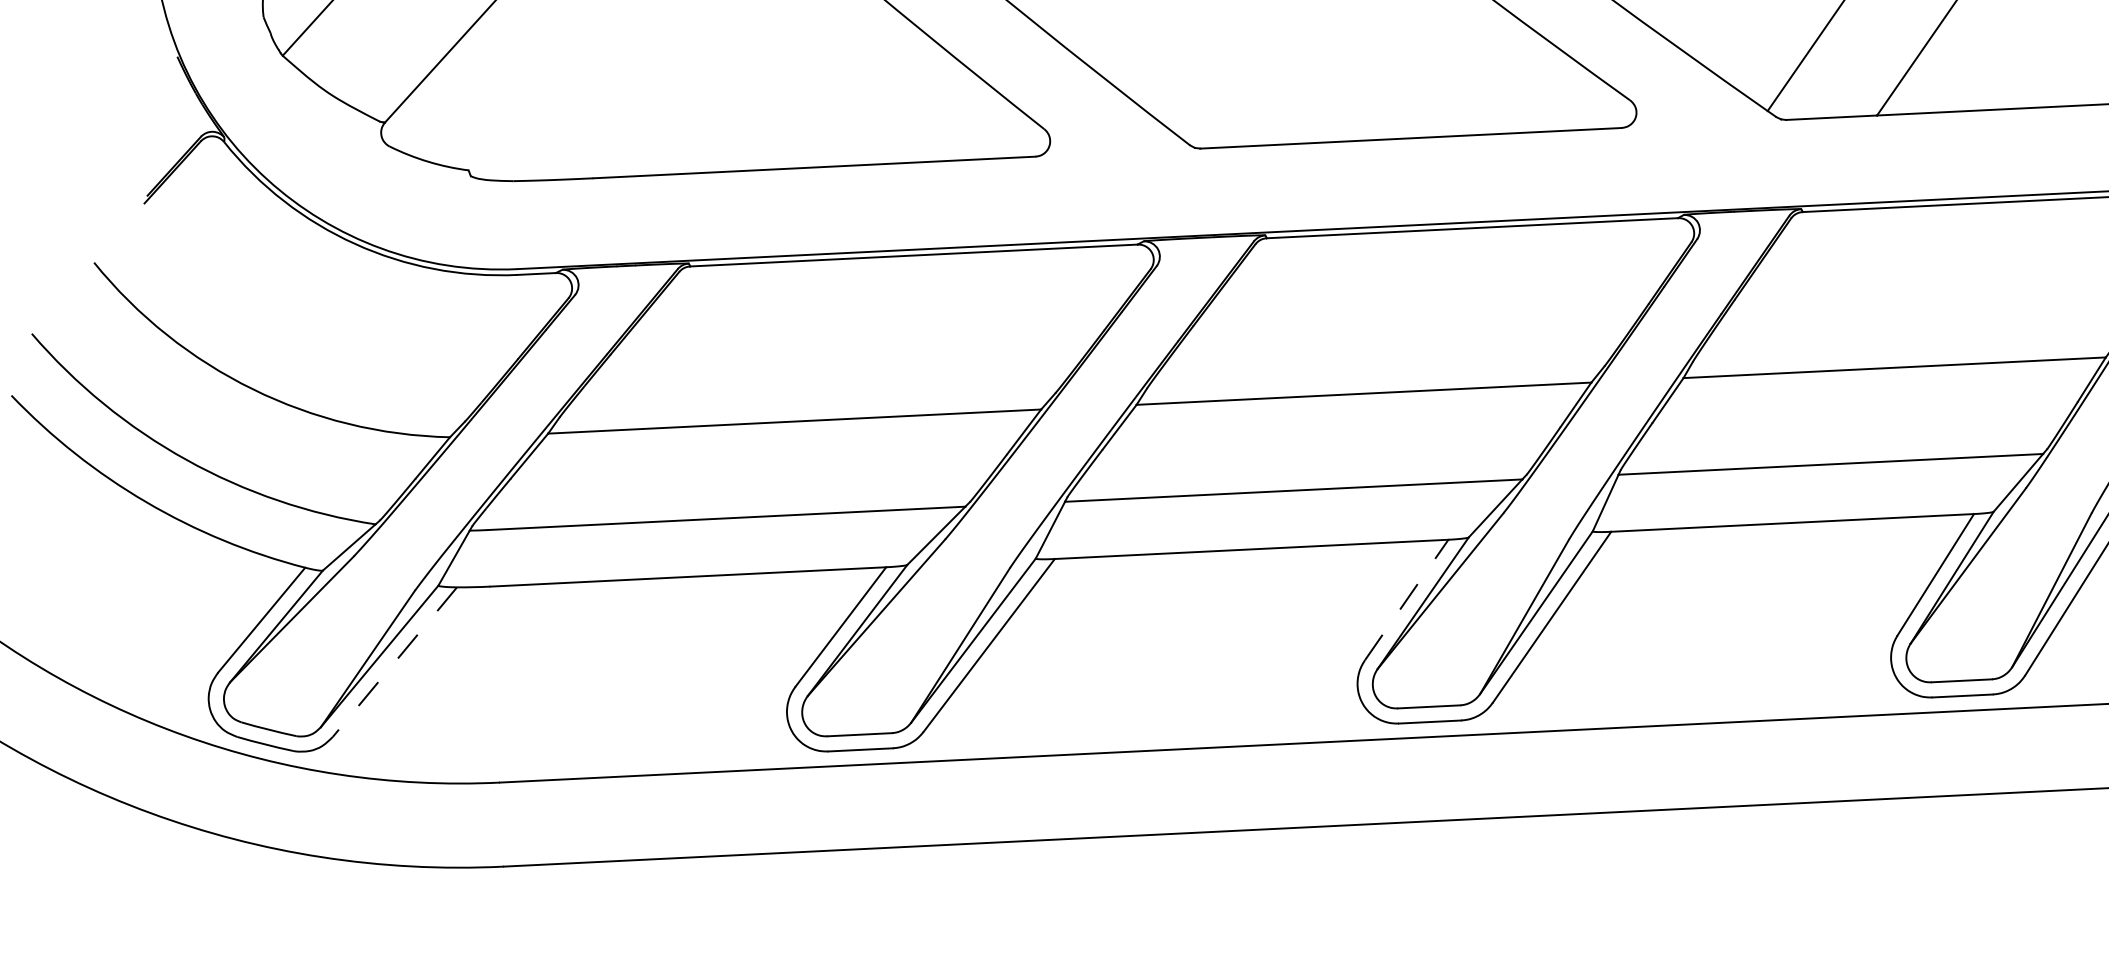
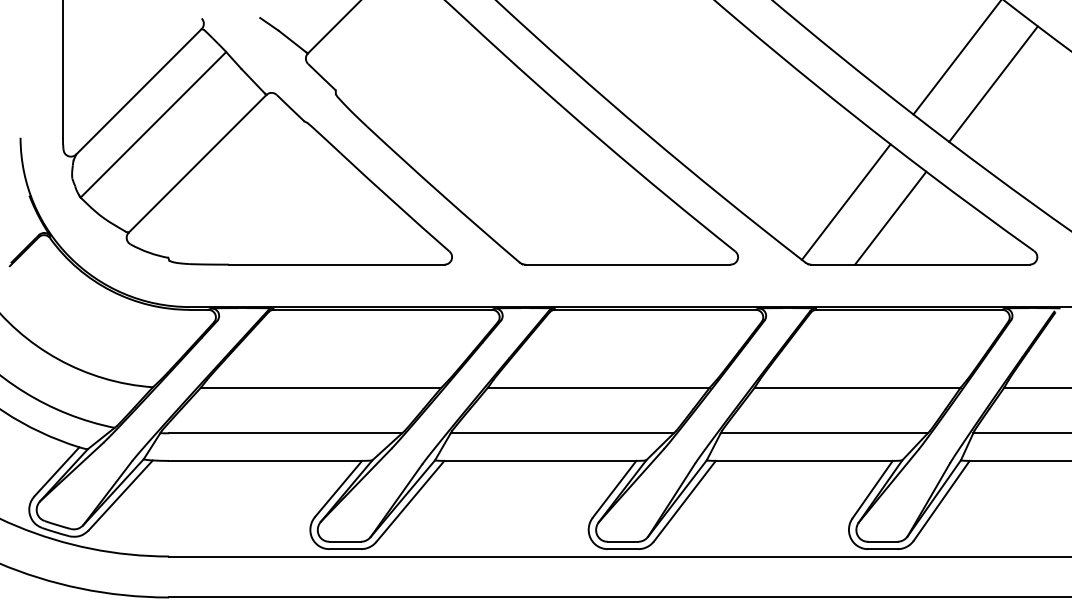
line: (1406, 600) -> (614, 489), dashed -> solid
line: (394, 662) -> (120, 495), dashed -> solid

